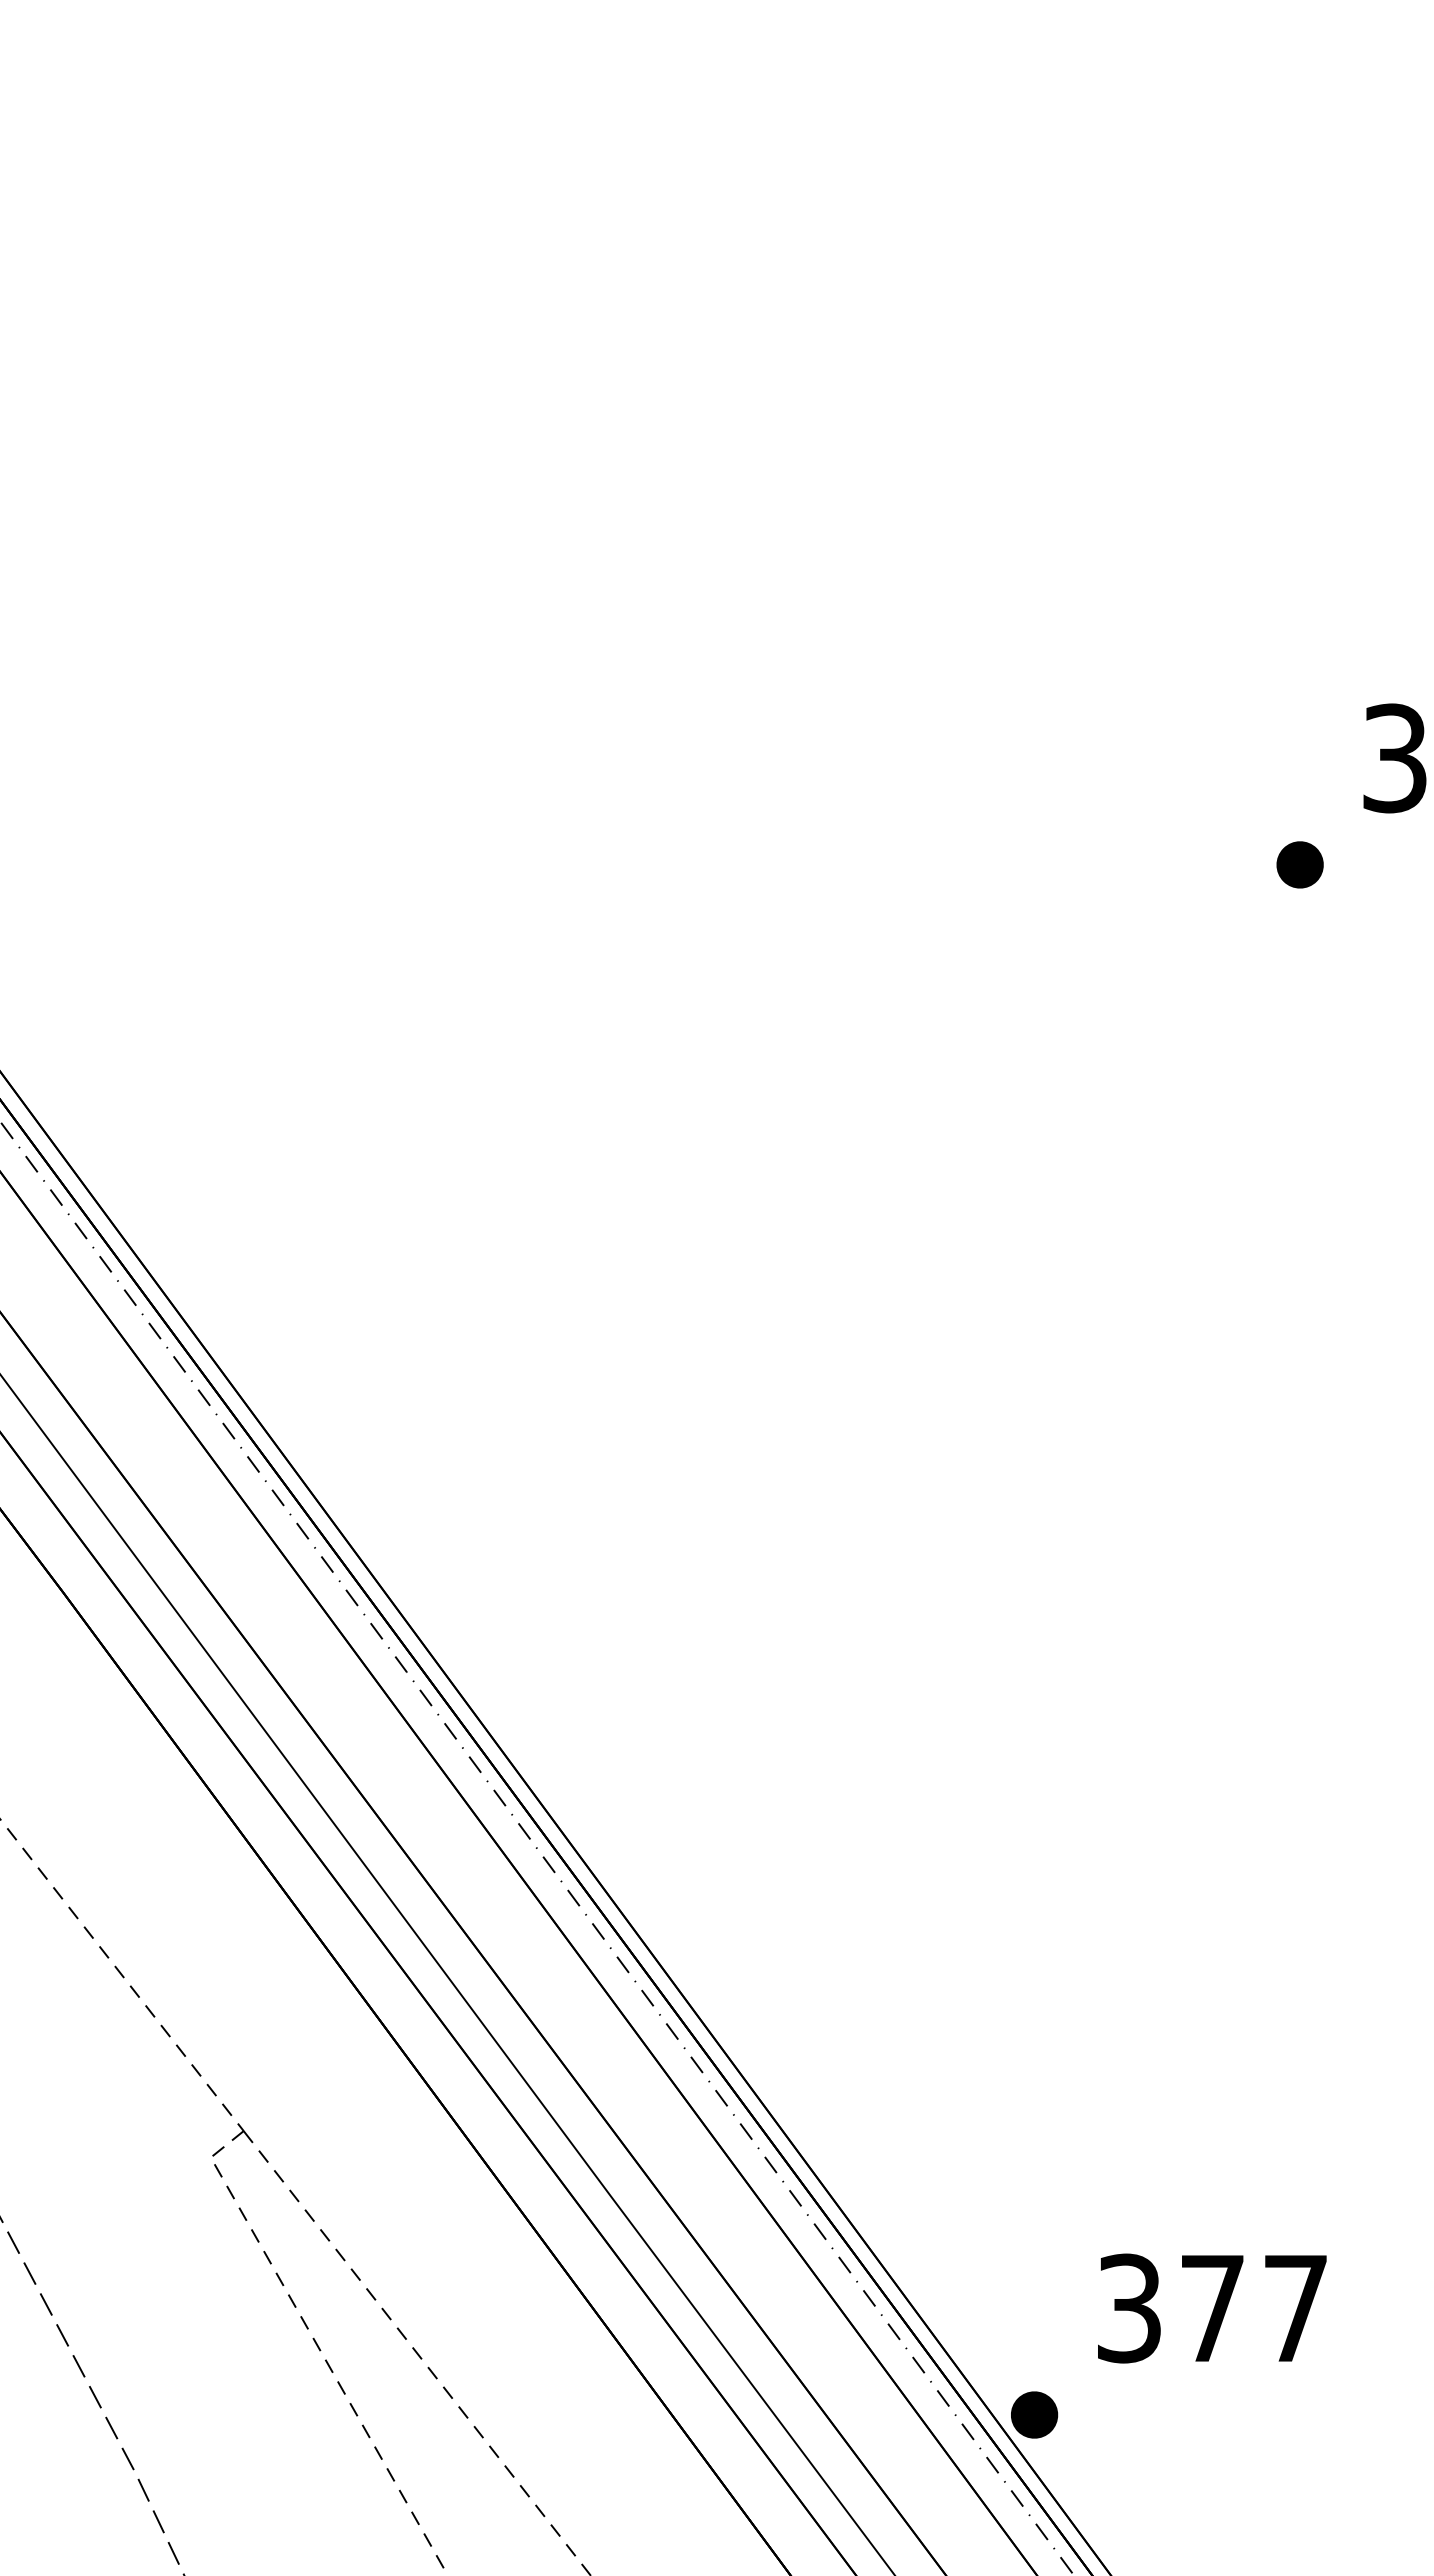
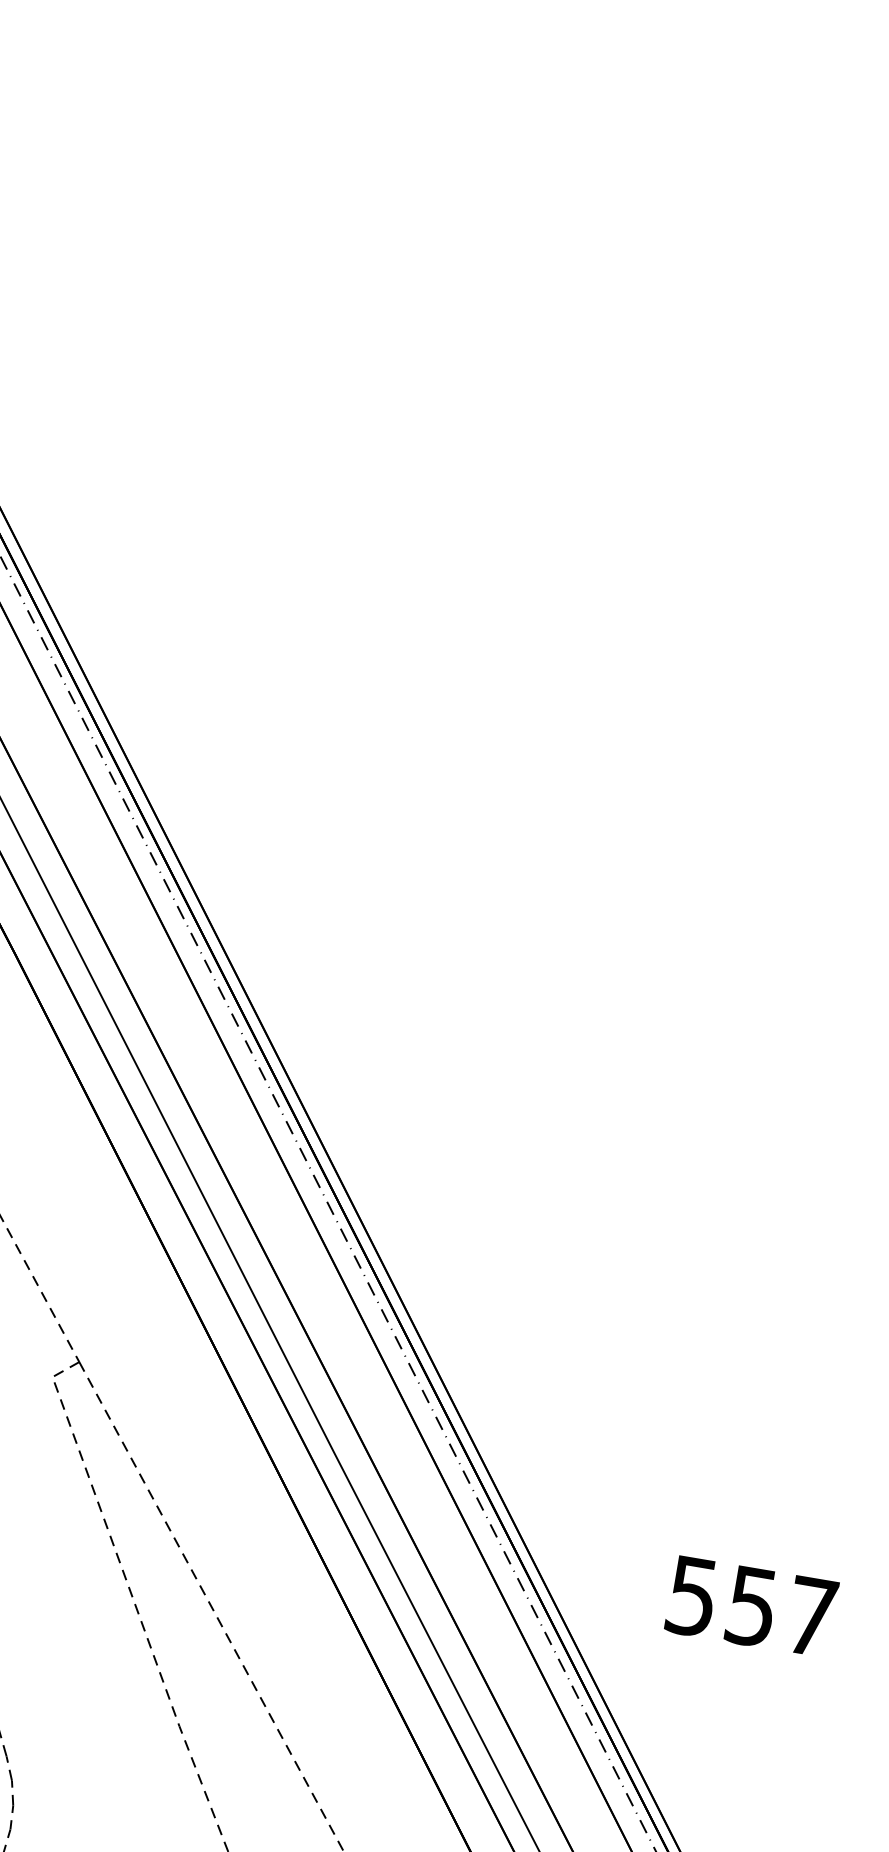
text: (1170, 2308) -> (721, 1601), 377 -> 557
part: (1034, 2414) -> (611, 1660), removed

